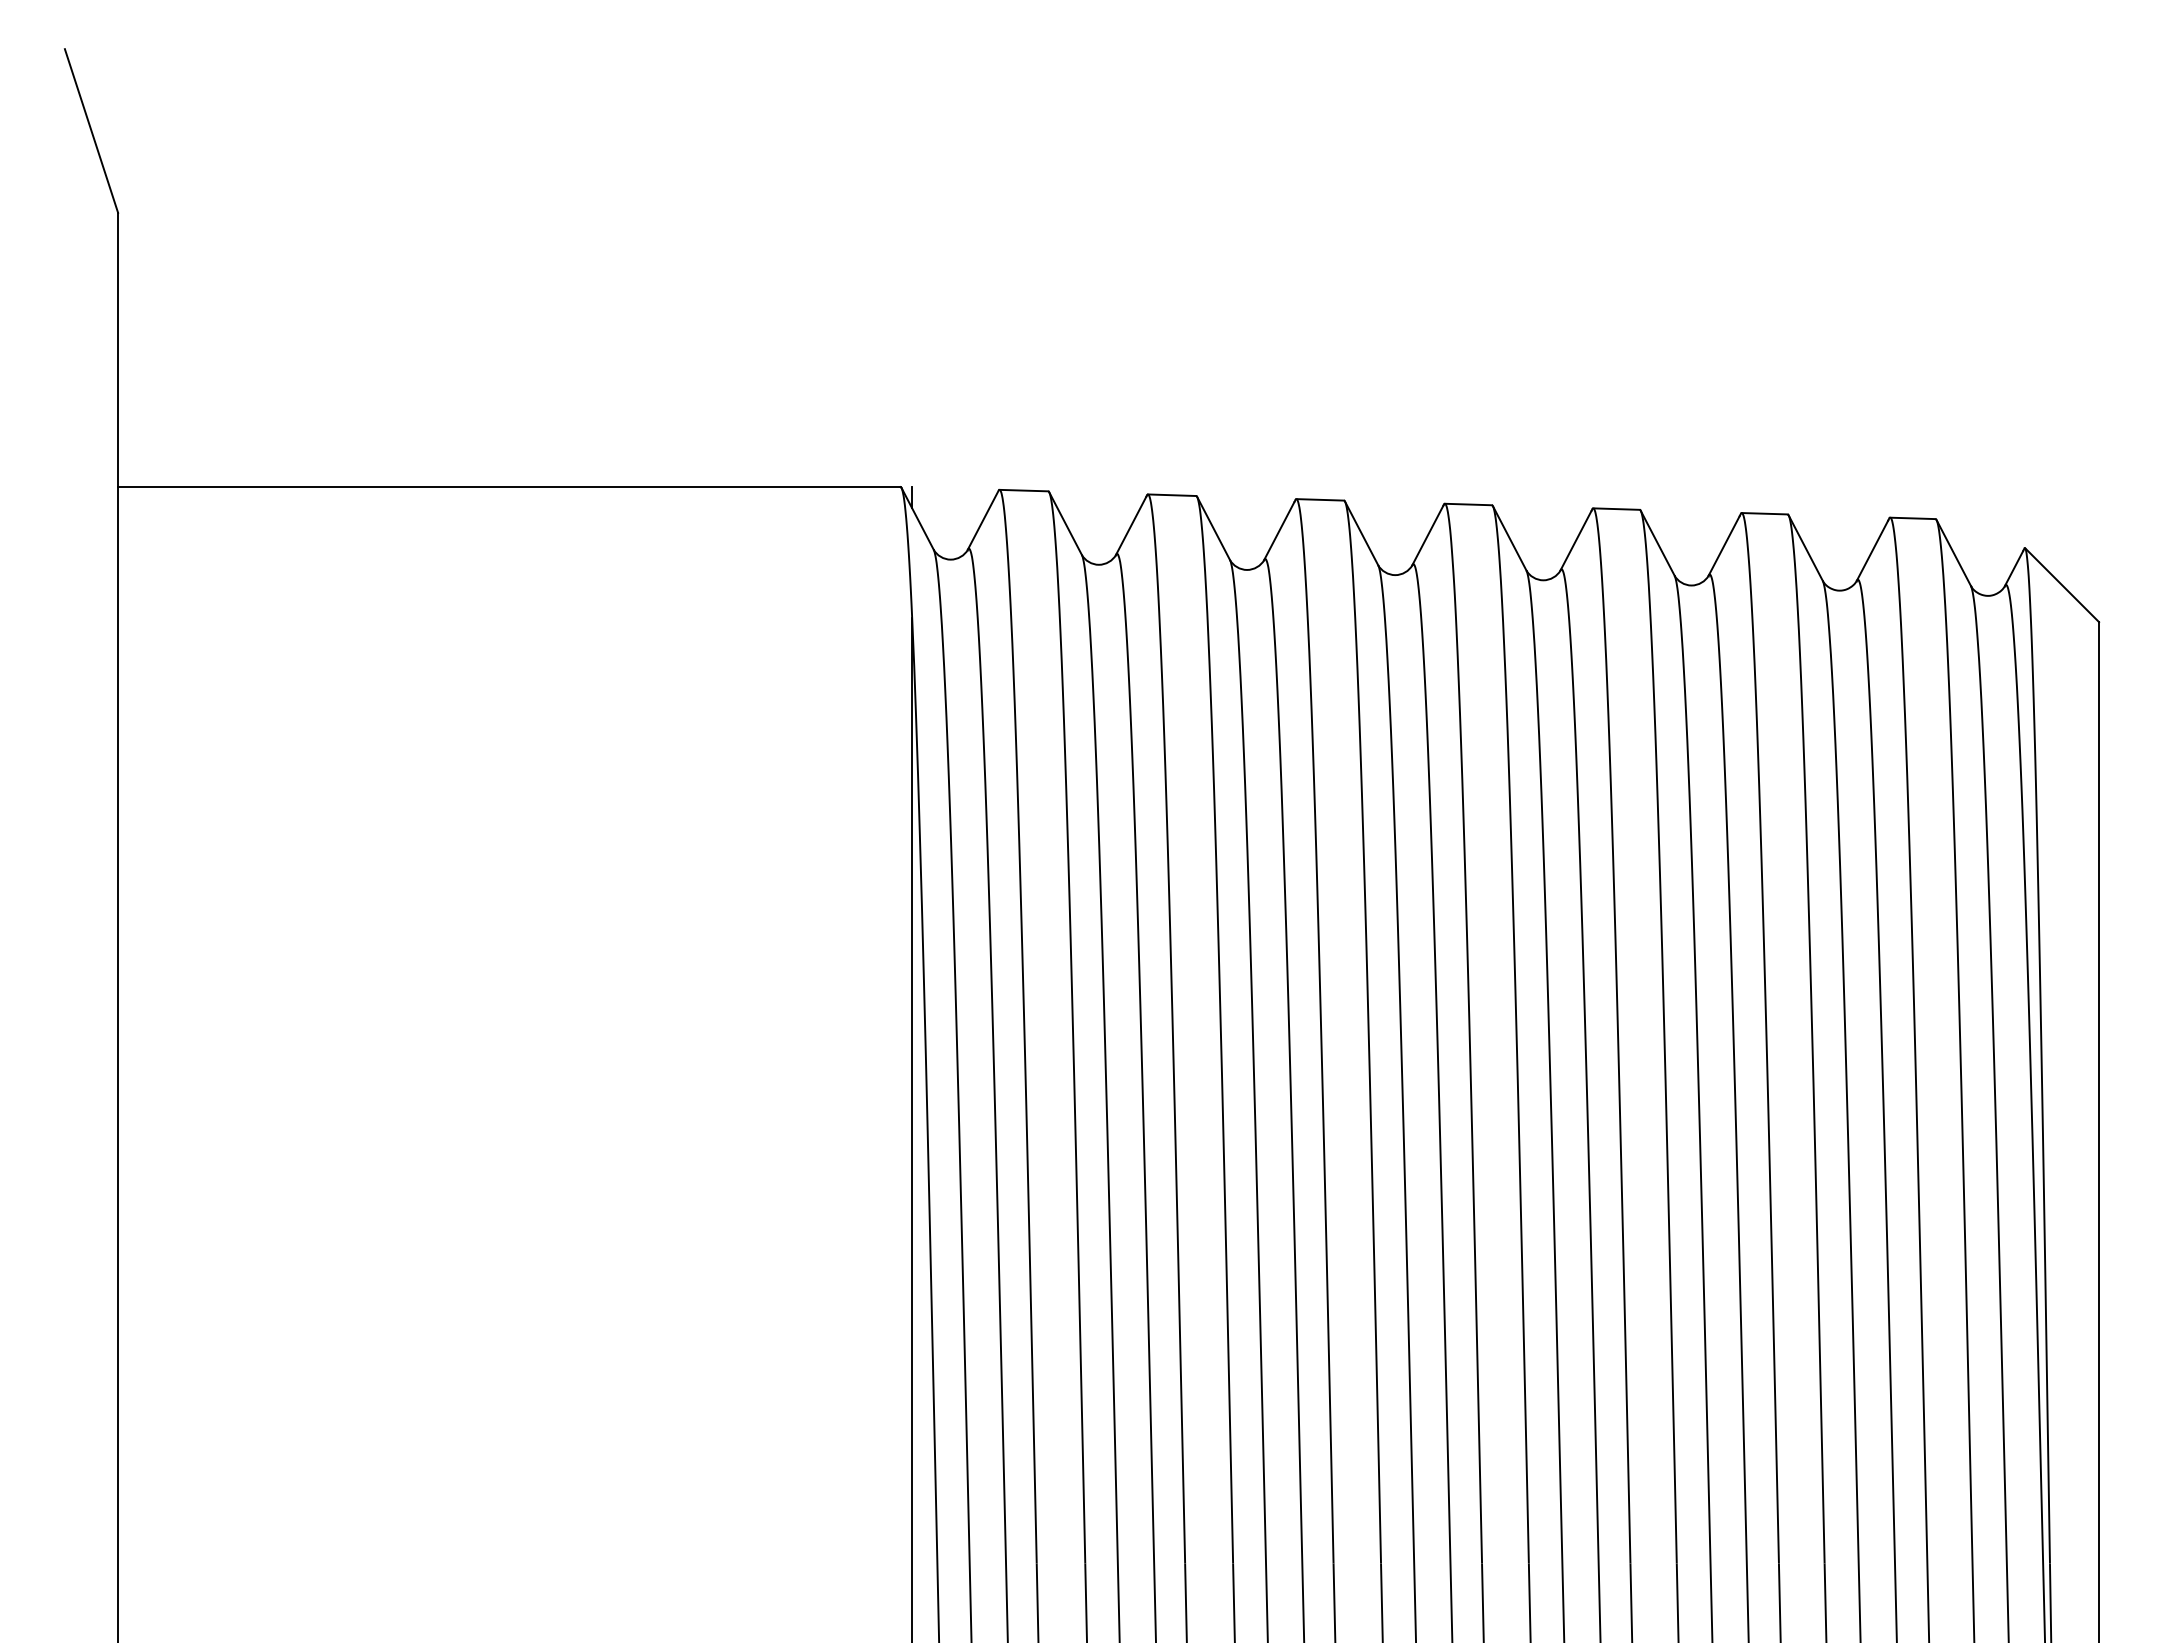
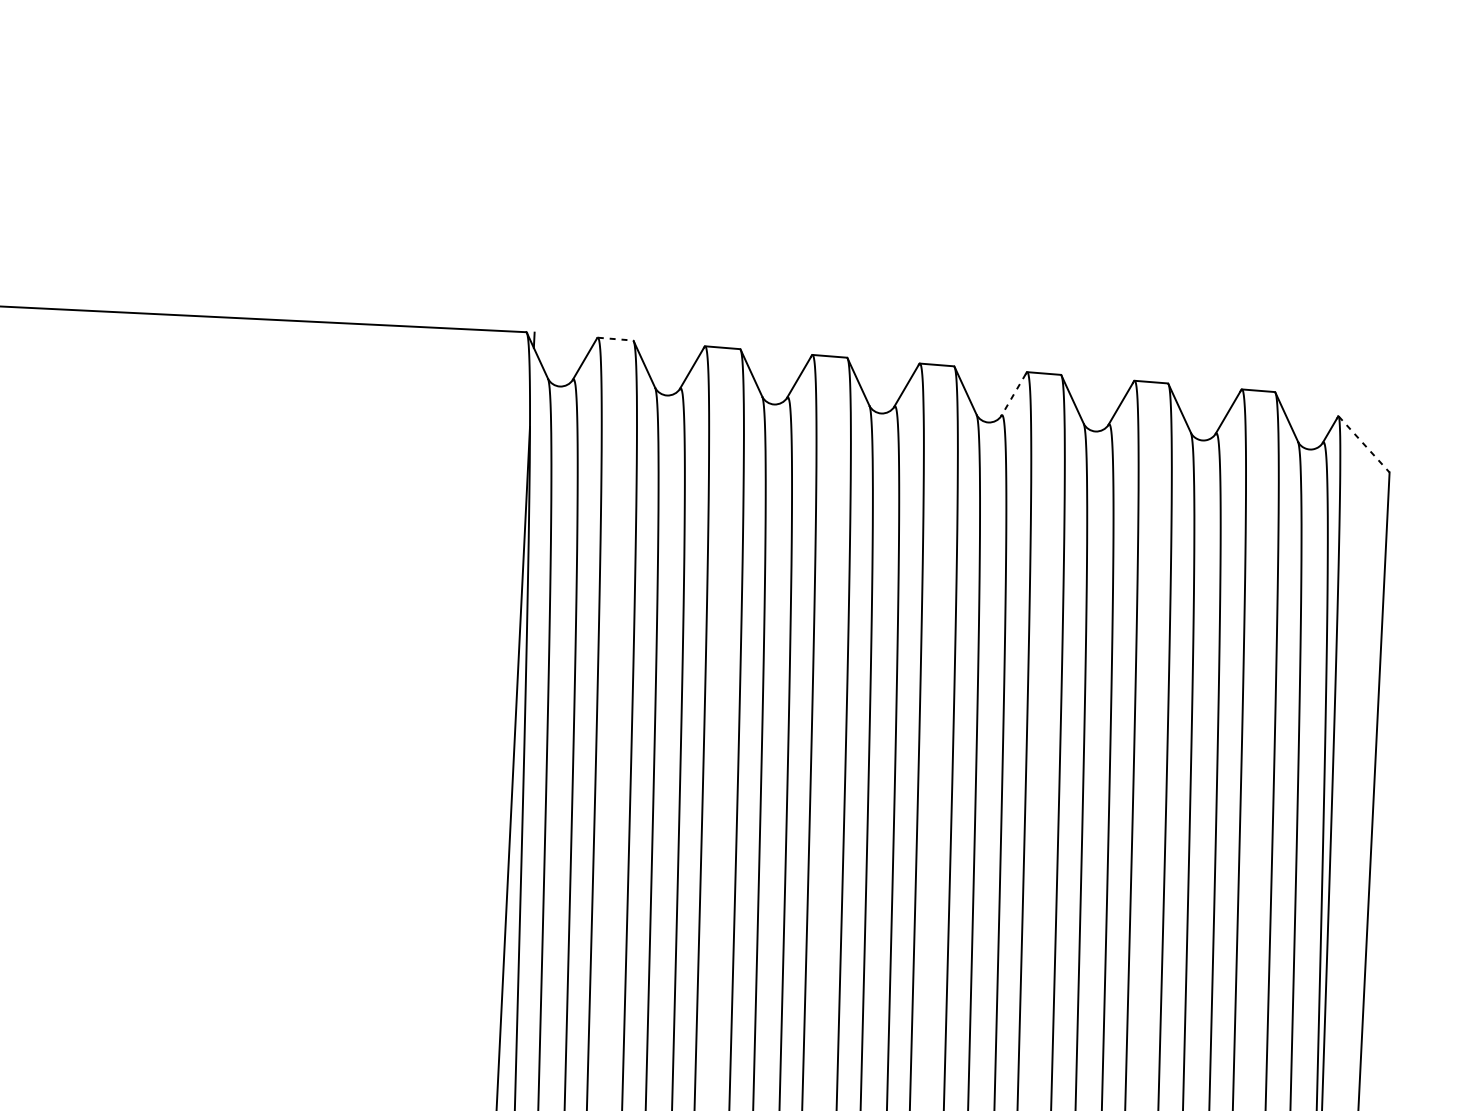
line: (1024, 490) -> (615, 339), solid -> dashed
line: (1576, 540) -> (1013, 394), solid -> dashed
line: (2062, 585) -> (1364, 444), solid -> dashed

